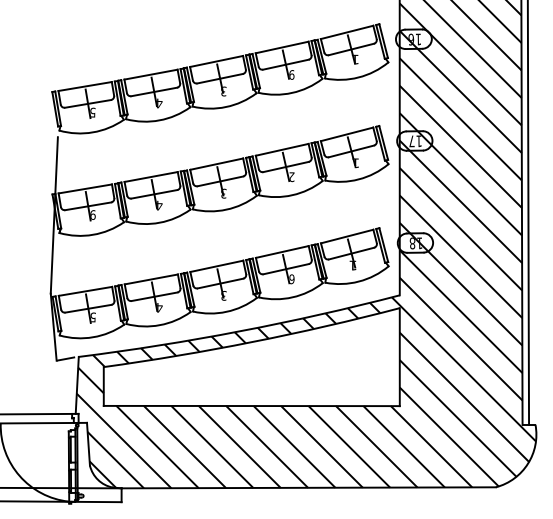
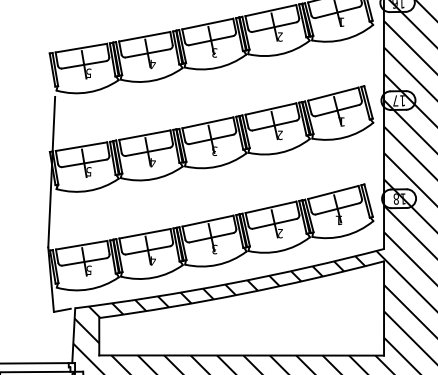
text: (291, 74) -> (279, 36), 9 -> 2
text: (92, 214) -> (88, 171), 9 -> 5
text: (291, 279) -> (279, 233), 6 -> 2

